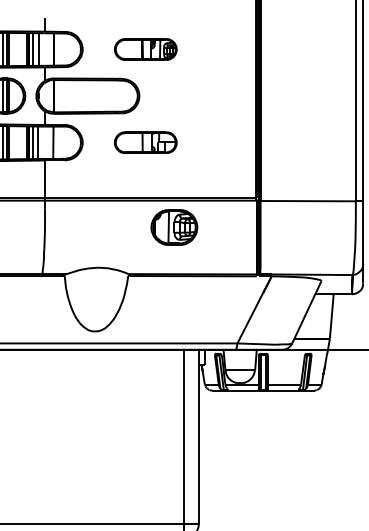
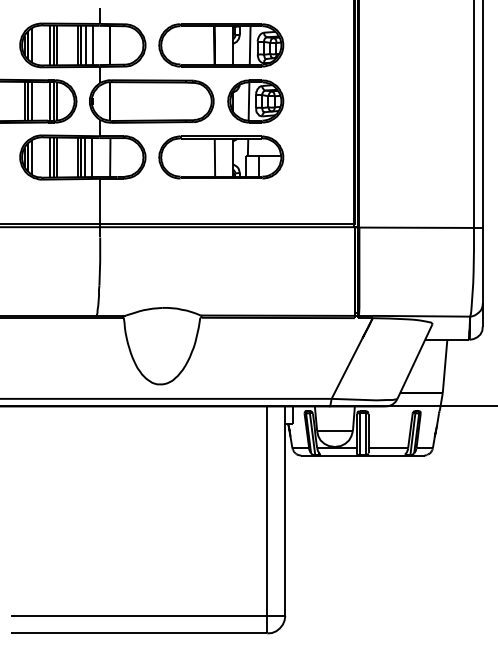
part: (145, 49) -> (221, 45), size x1.67
part: (145, 142) -> (221, 157), size x1.67
part: (174, 227) -> (255, 101), moved

